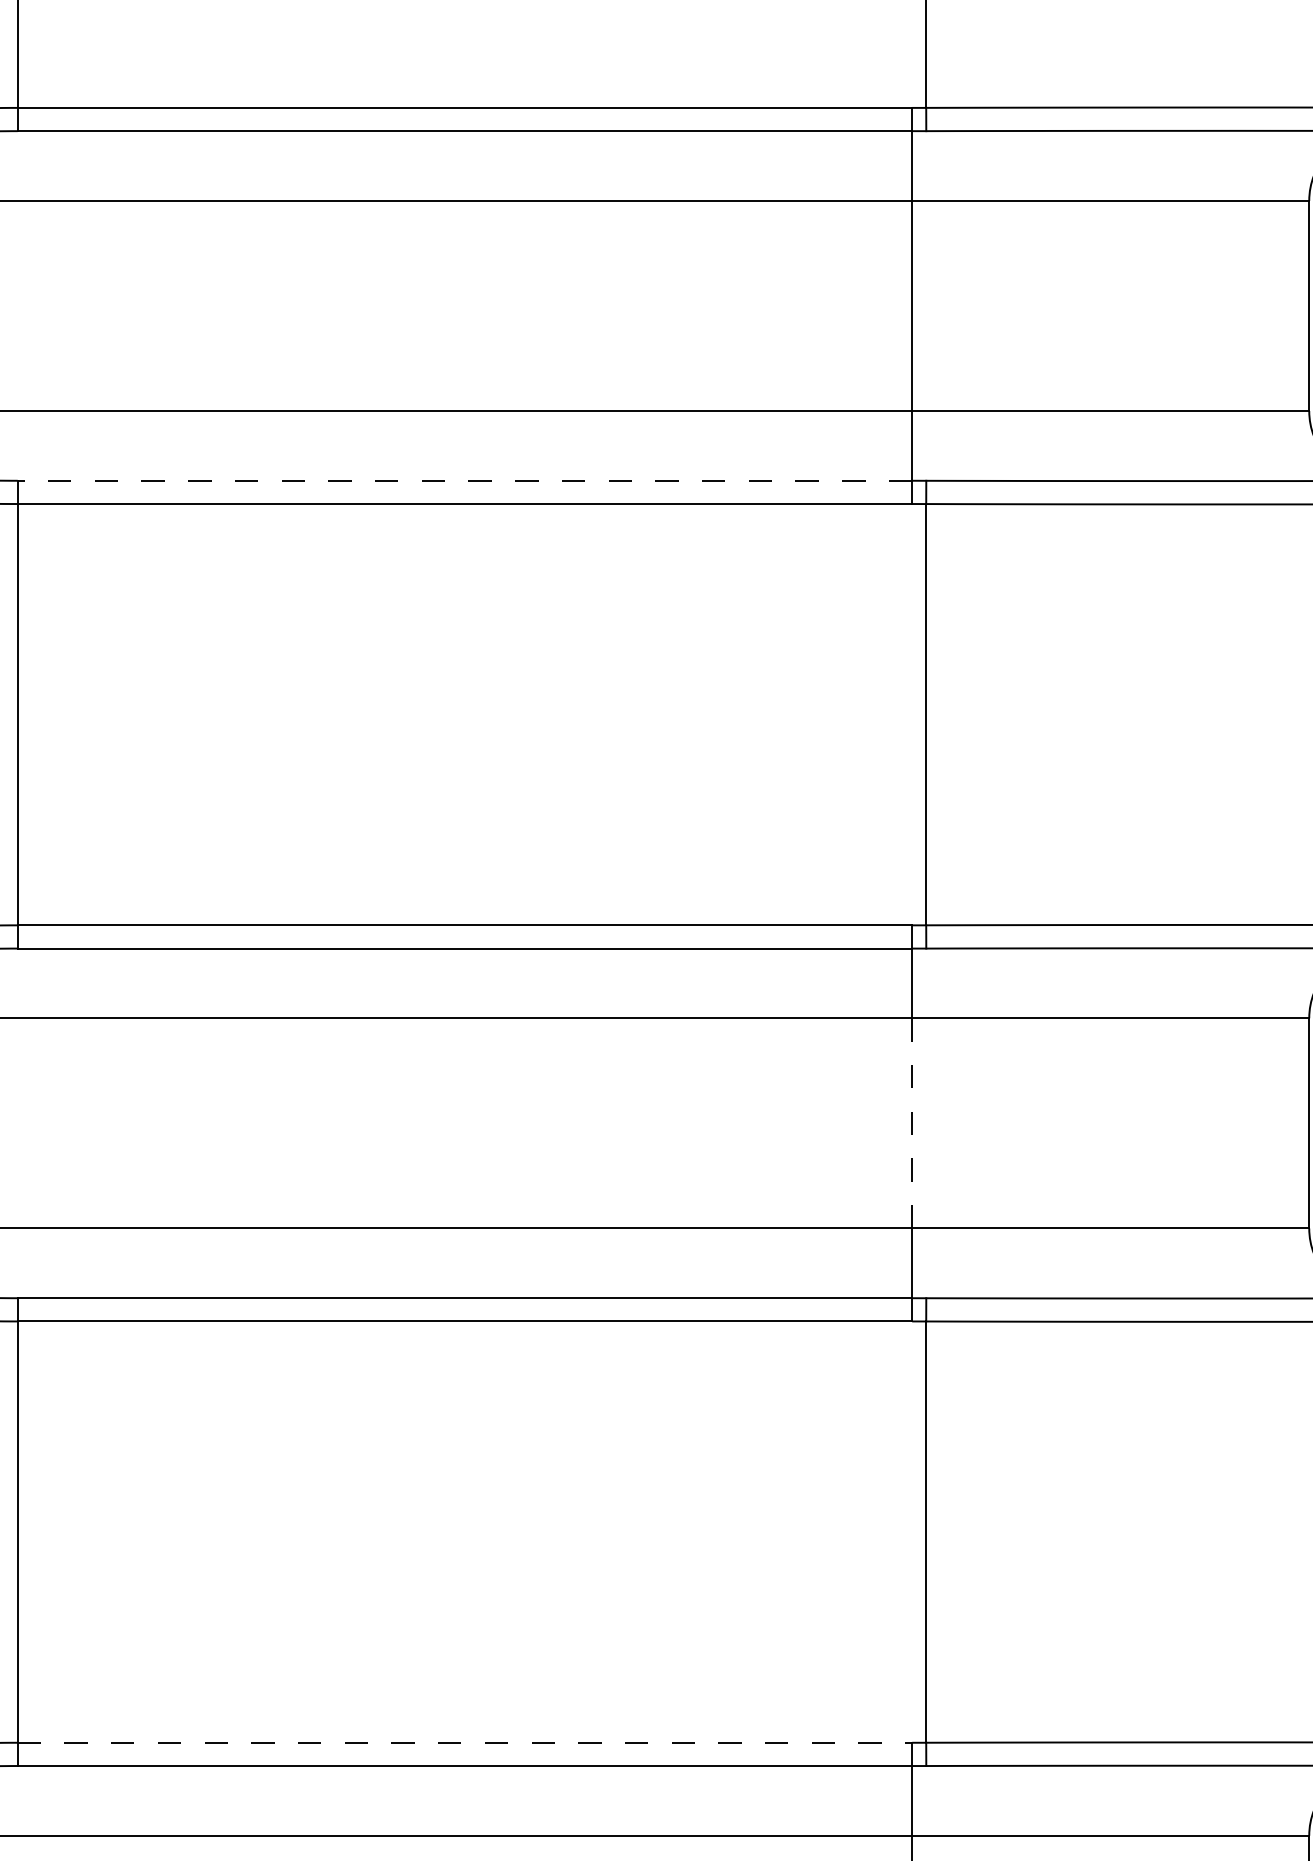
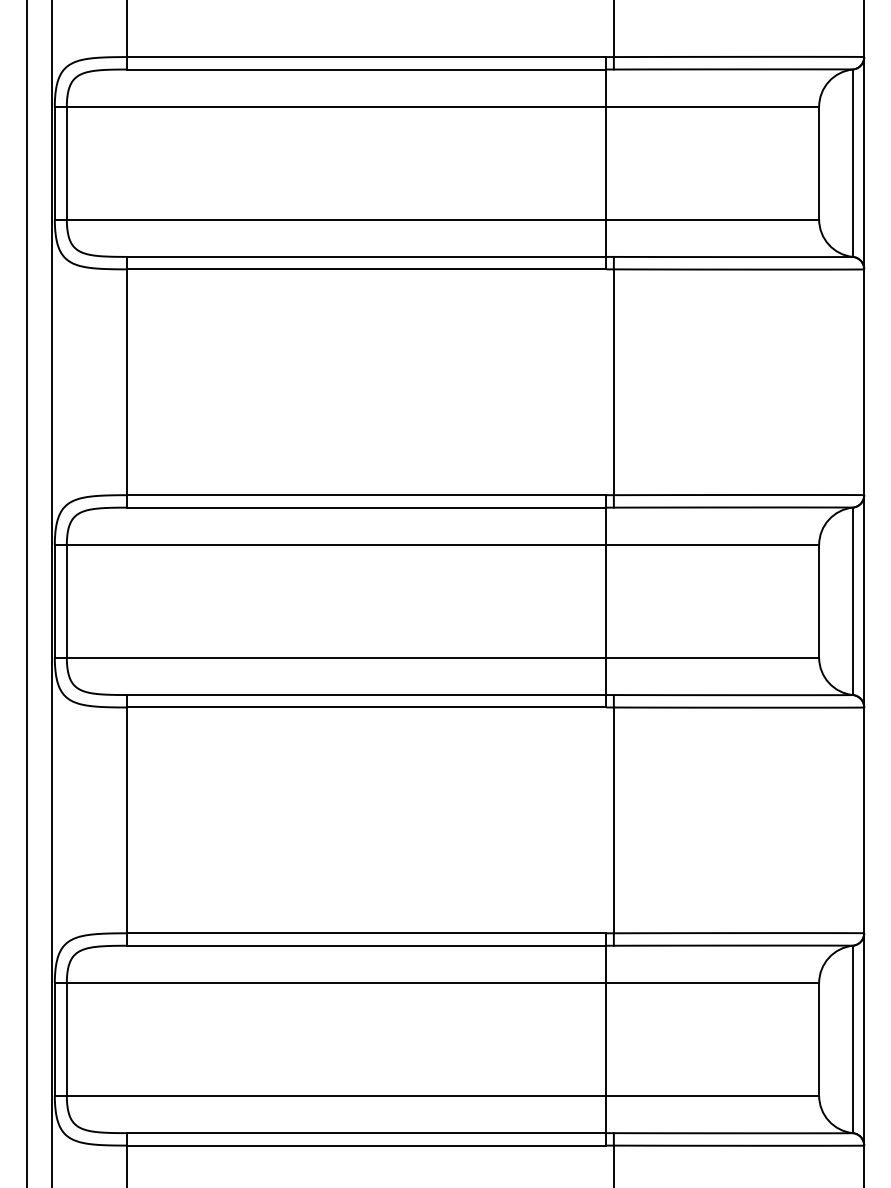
line: (464, 480) -> (366, 256), dashed -> solid
line: (912, 1121) -> (606, 600), dashed -> solid
line: (464, 1743) -> (366, 933), dashed -> solid

